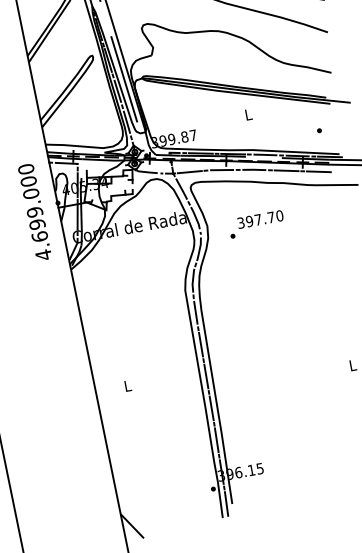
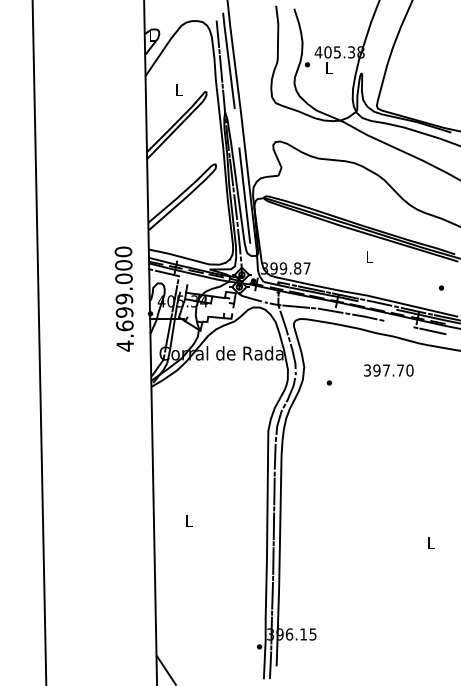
line: (286, 170) -> (398, 323), removed
text: (34, 211) -> (123, 298), moved
text: (260, 219) -> (388, 370), moved

